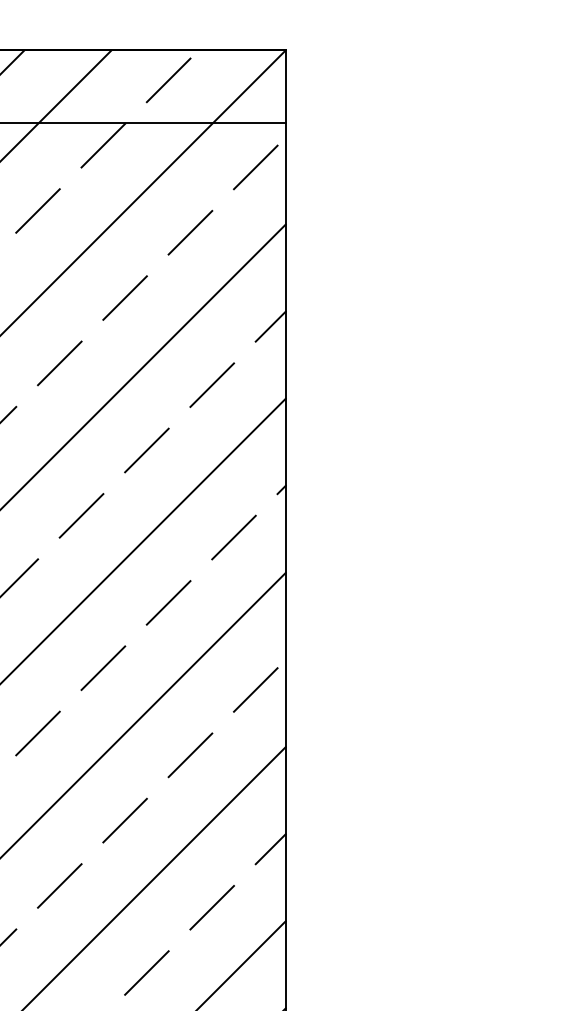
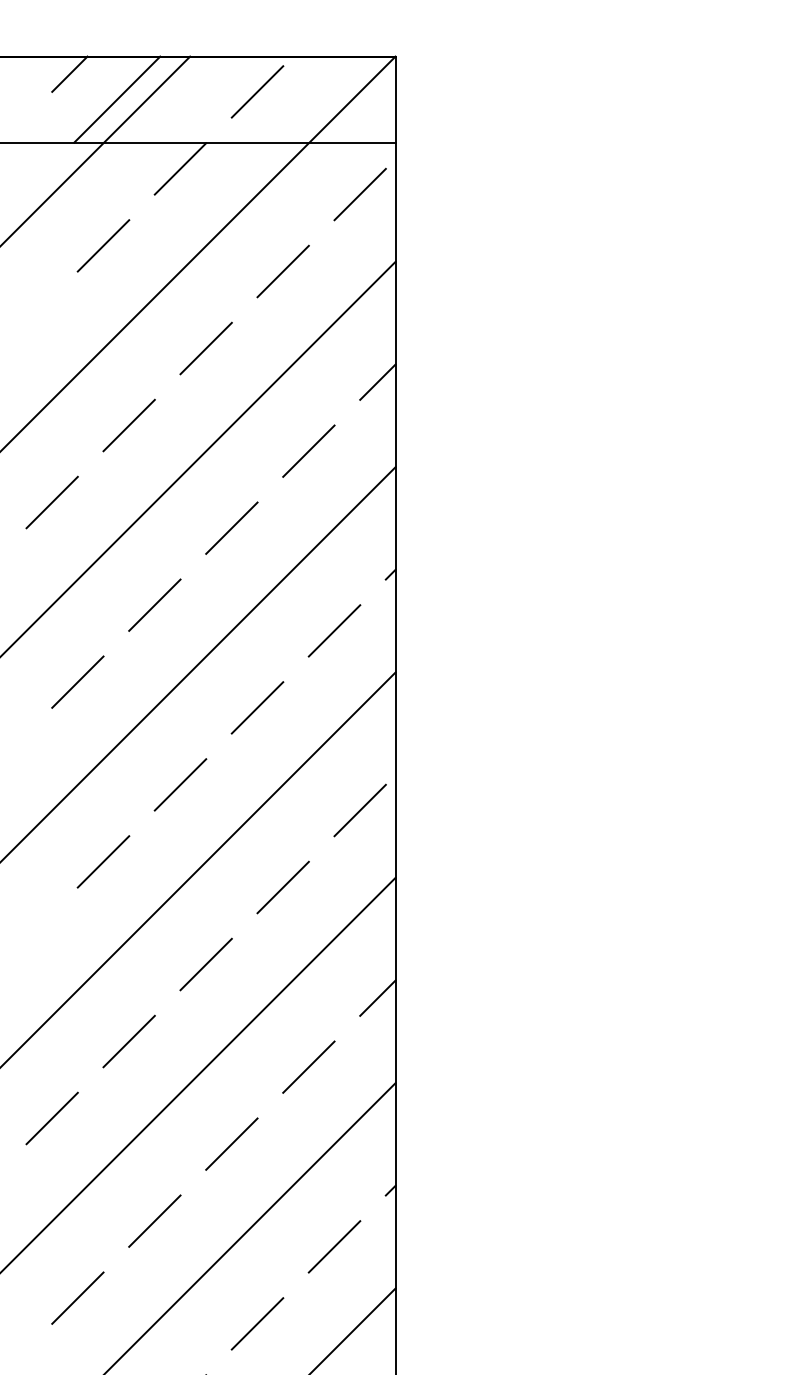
line: (49, 86) -> (117, 99), added

